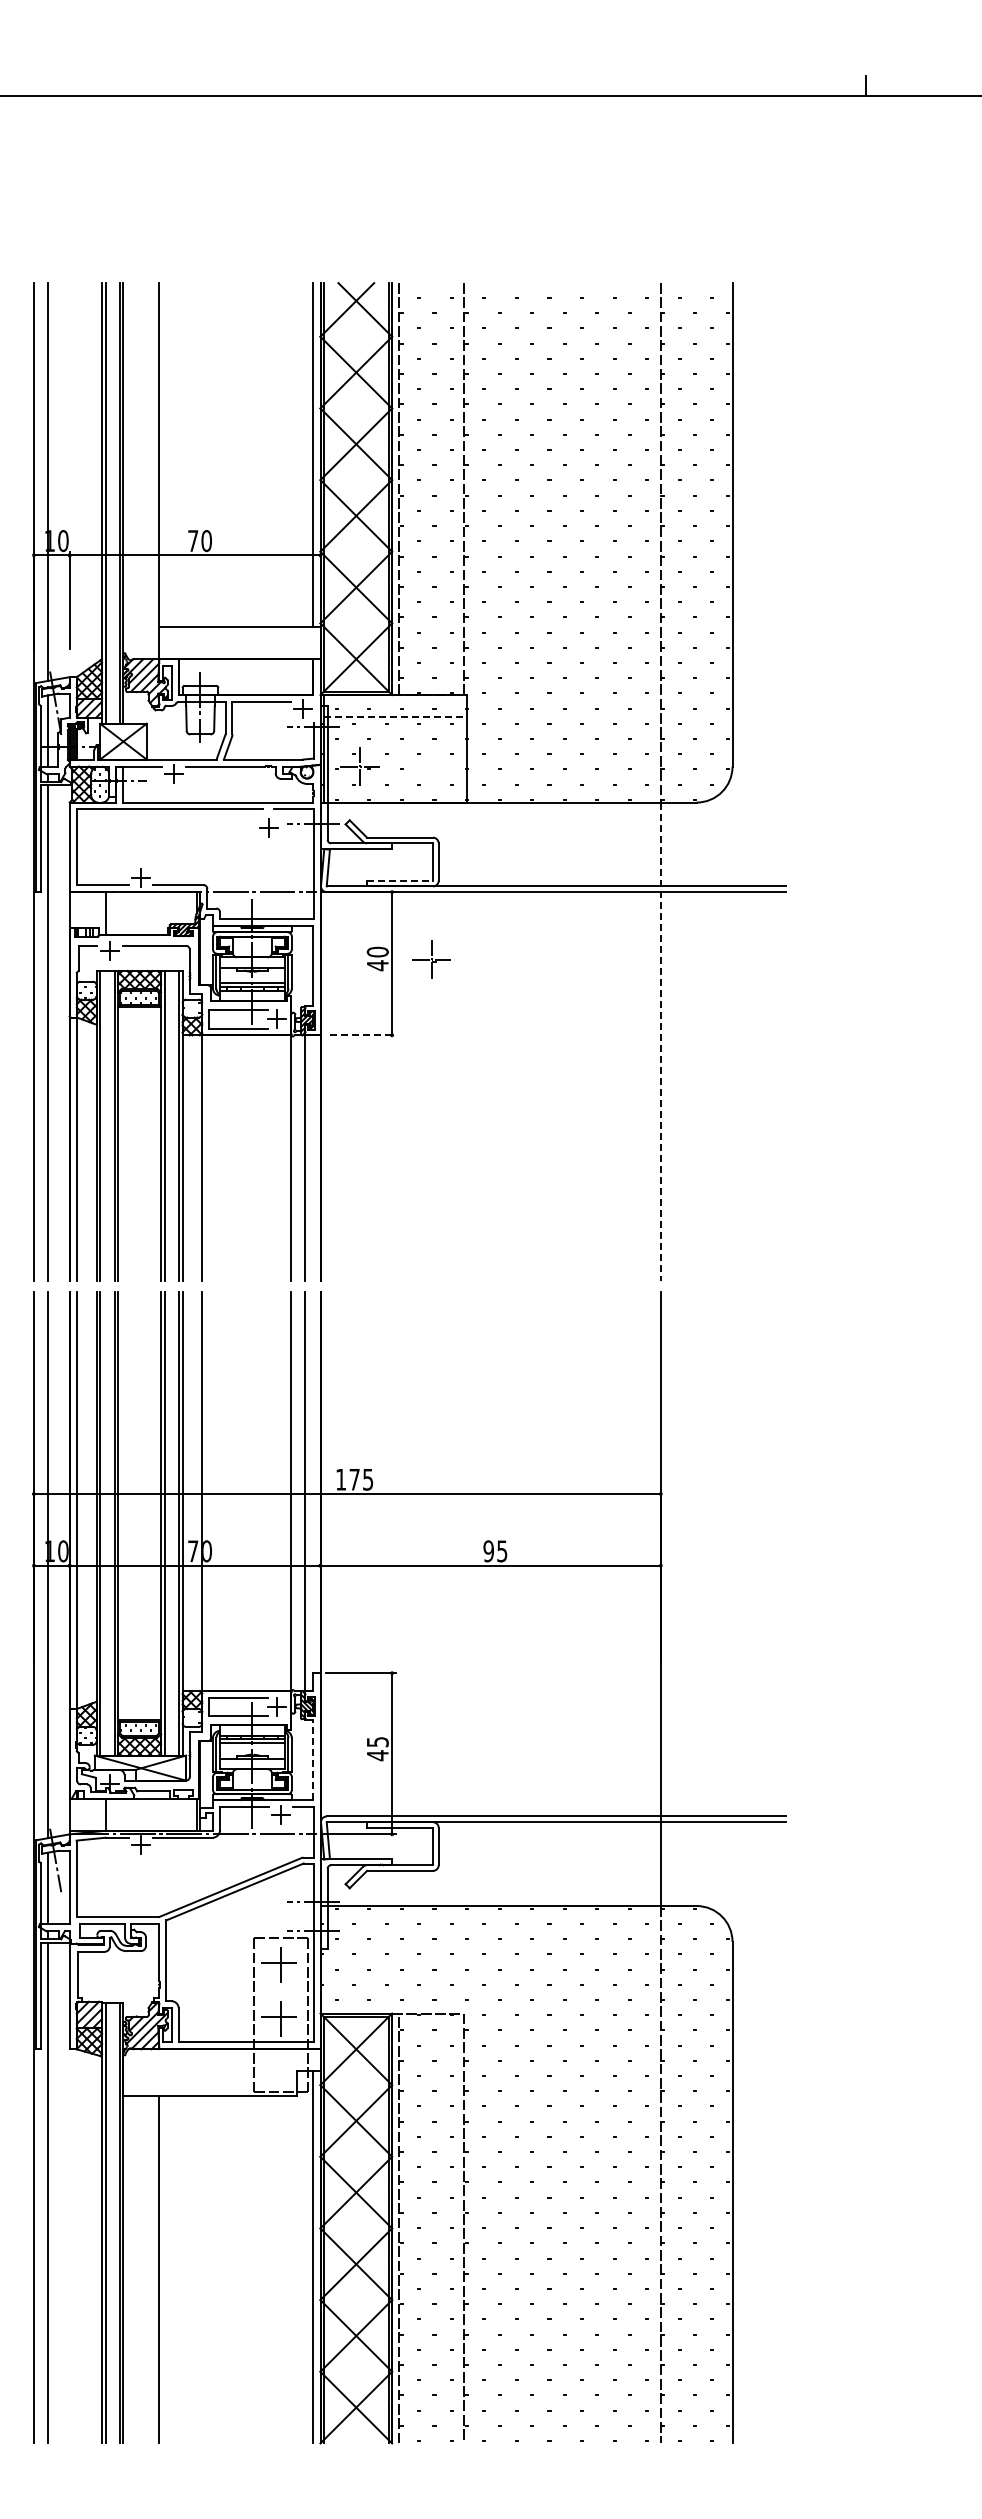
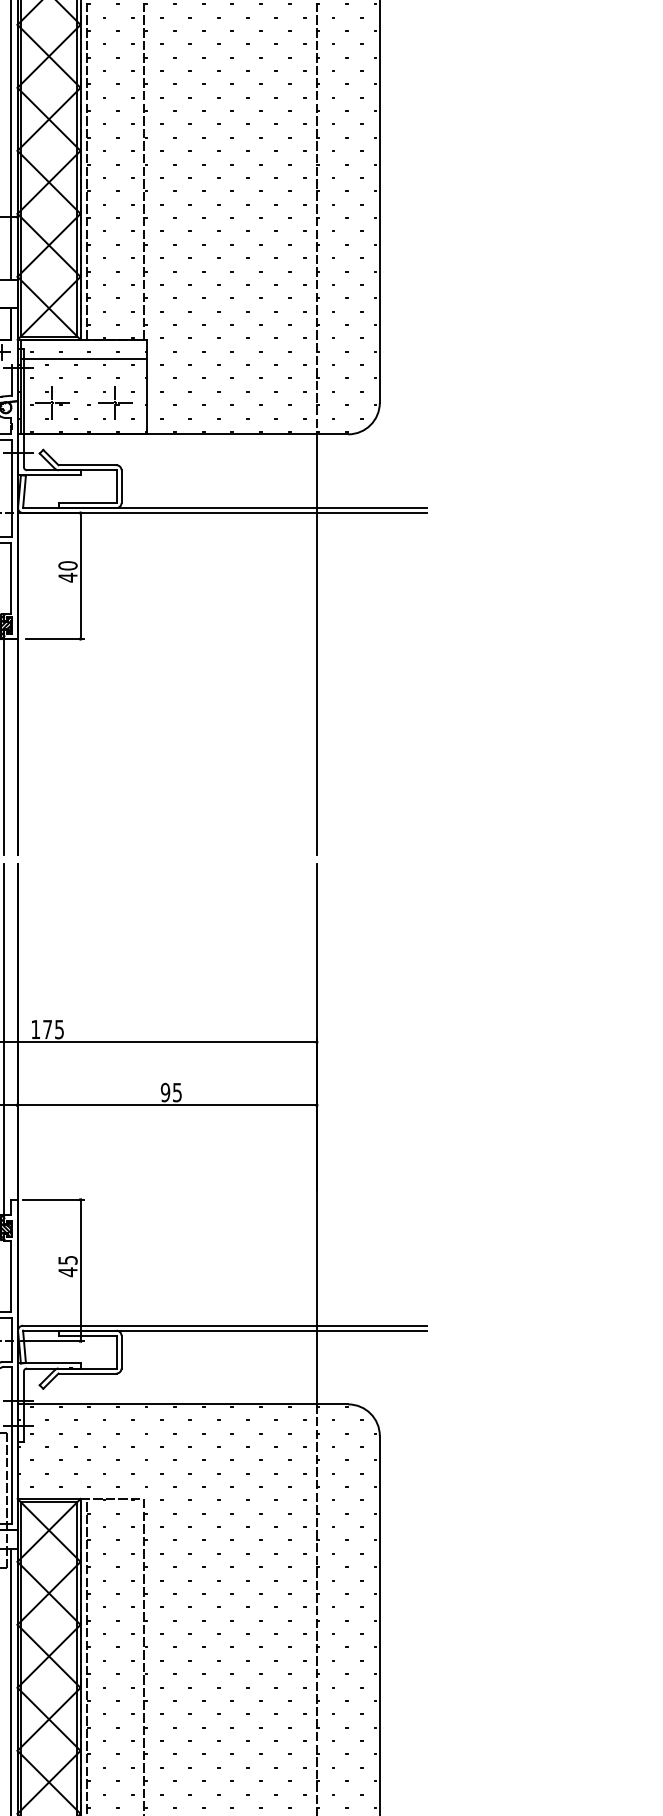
line: (395, 716) -> (83, 358), dashed -> solid
line: (400, 880) -> (87, 502), dashed -> solid
part: (431, 959) -> (115, 402), moved
line: (363, 1035) -> (55, 639), dashed -> solid
line: (660, 1042) -> (316, 645), dashed -> solid
line: (313, 1759) -> (11, 1275), dashed -> solid

